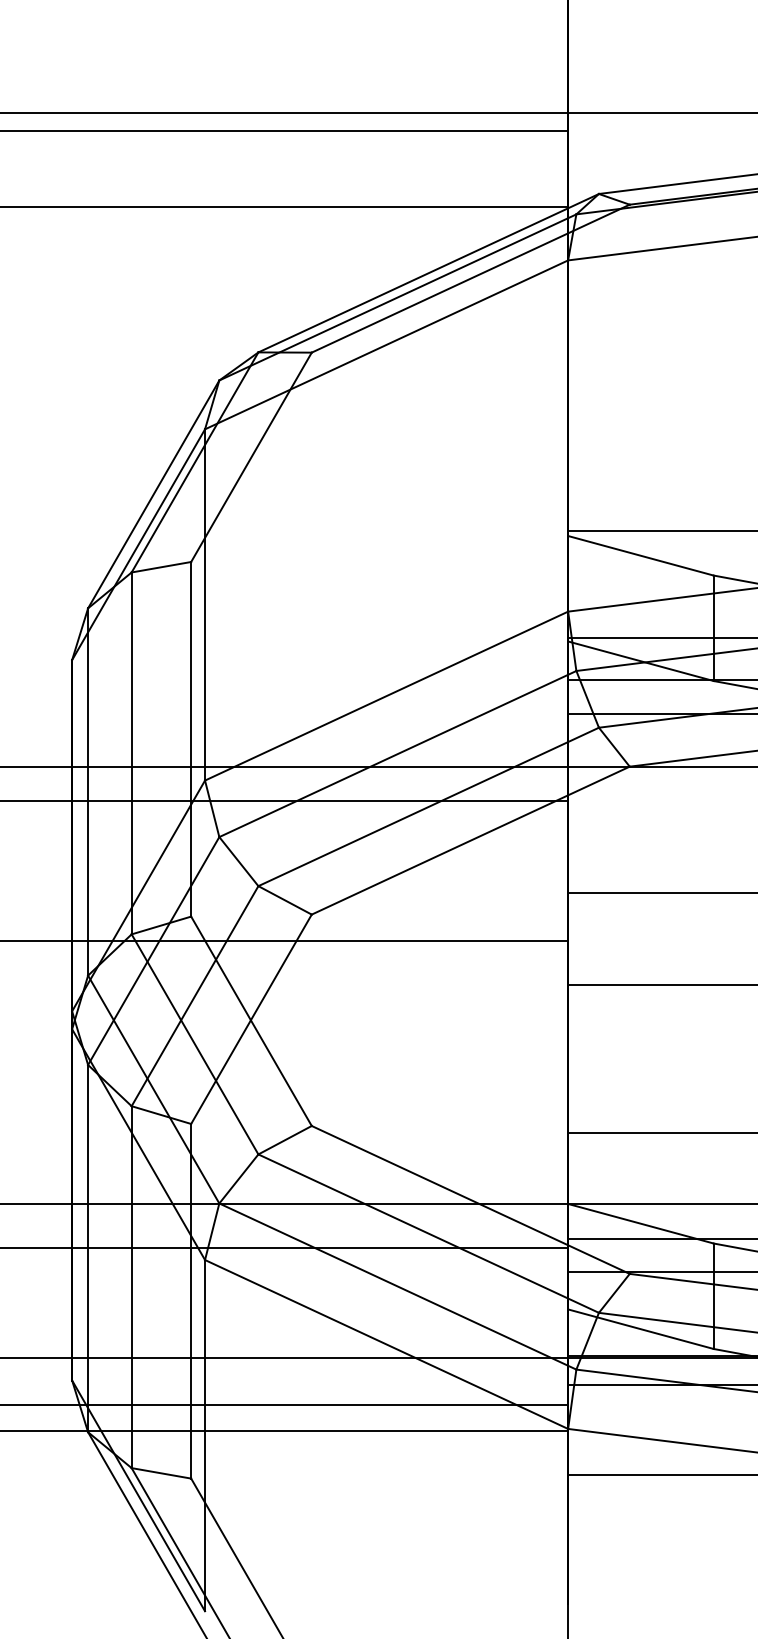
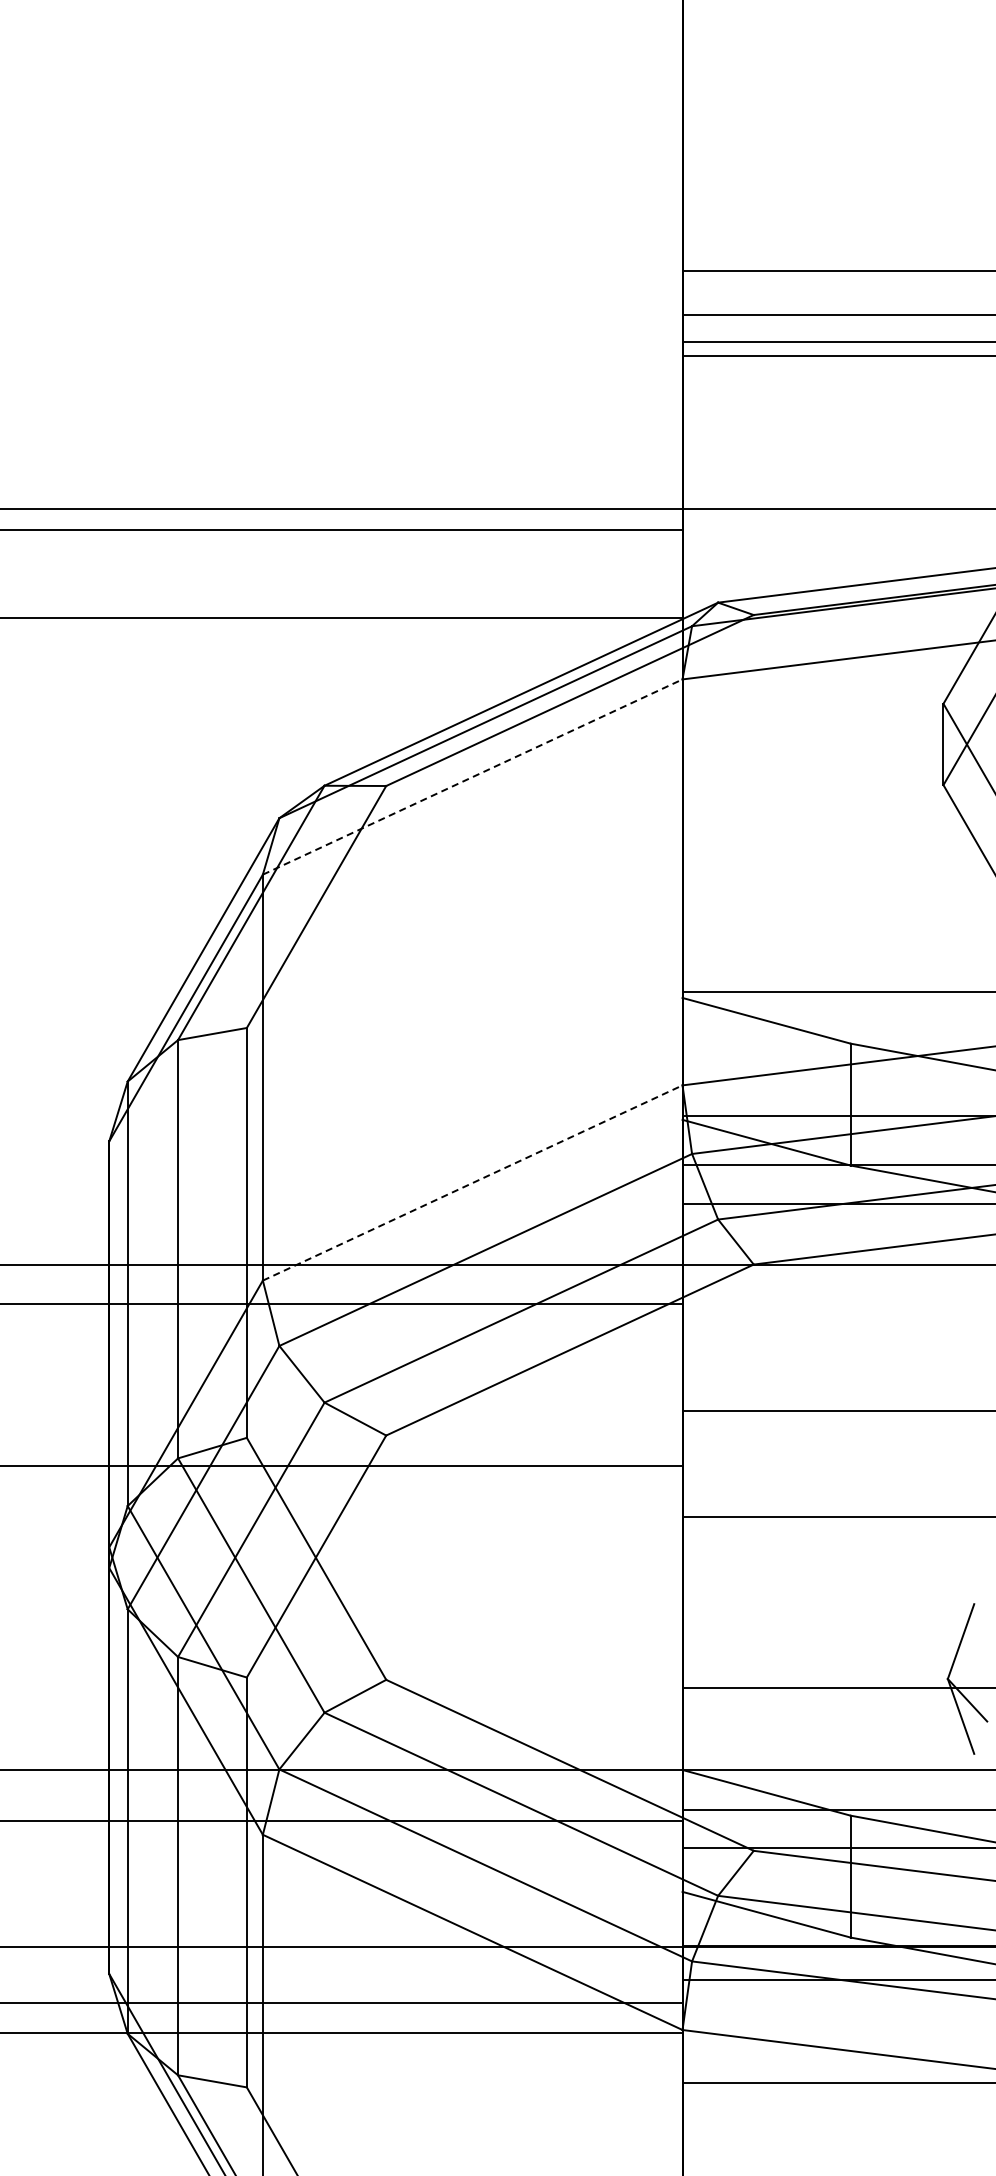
line: (387, 344) -> (473, 776), solid -> dashed
line: (387, 695) -> (473, 1182), solid -> dashed

